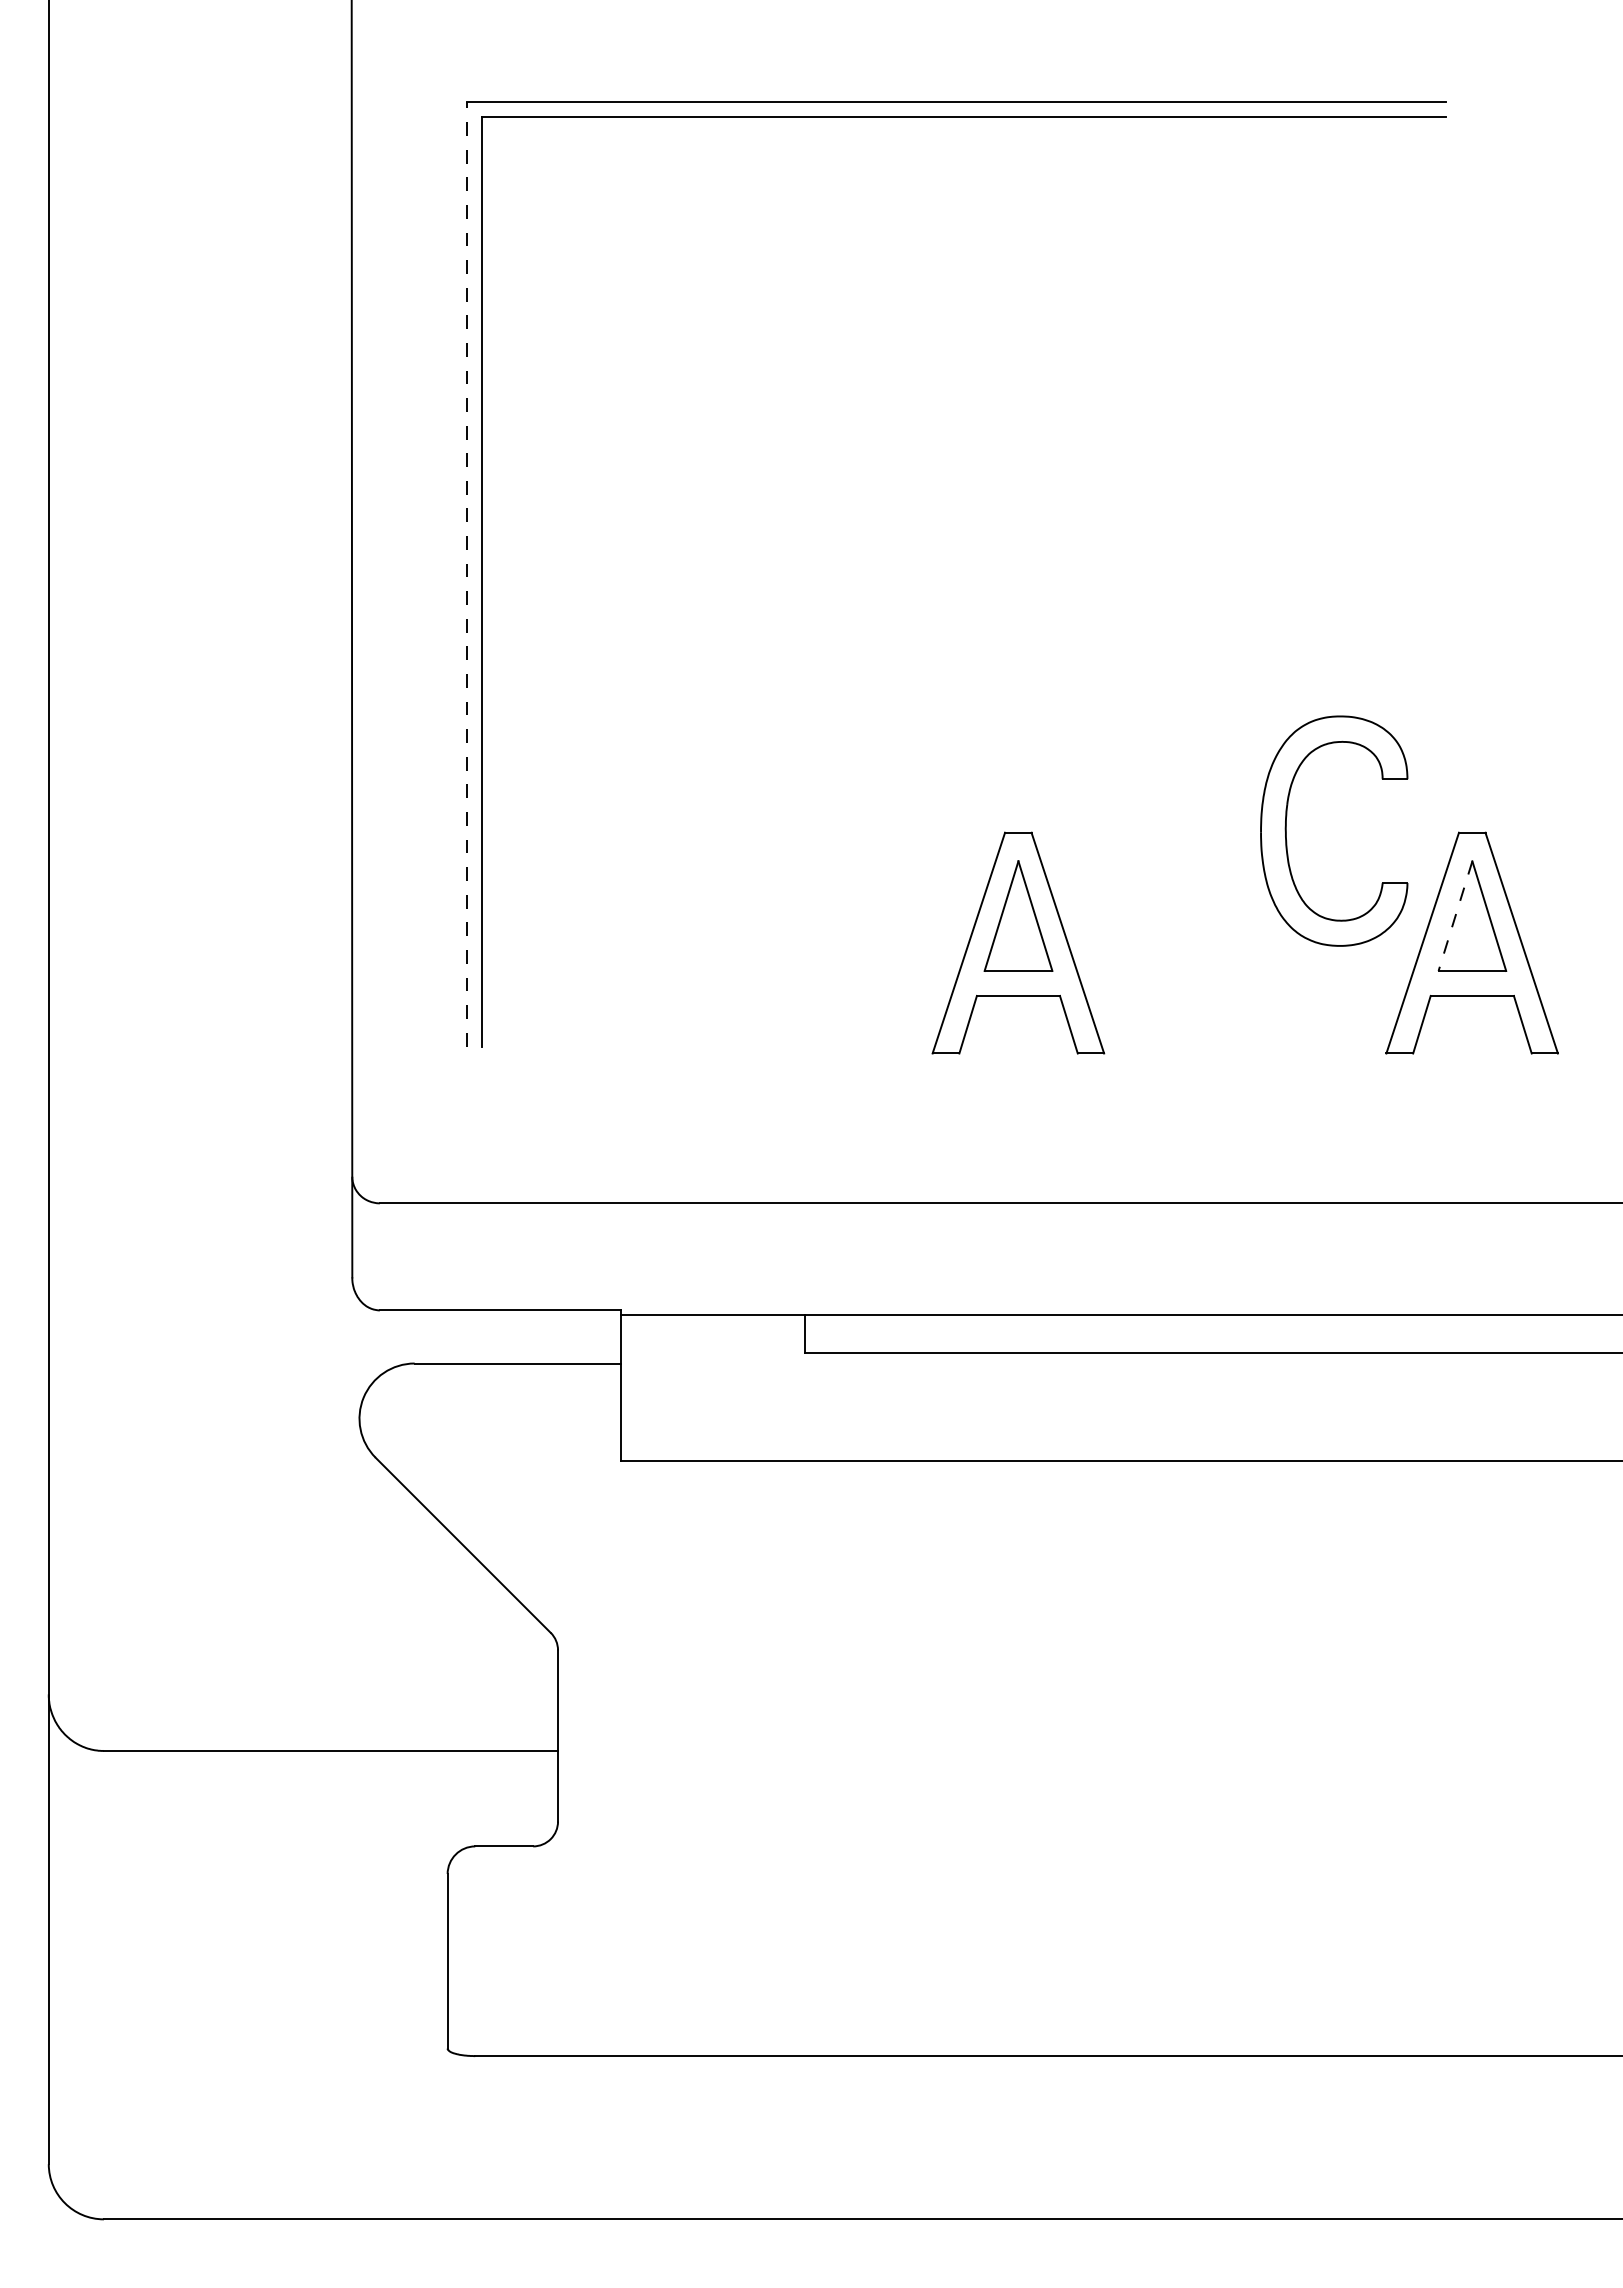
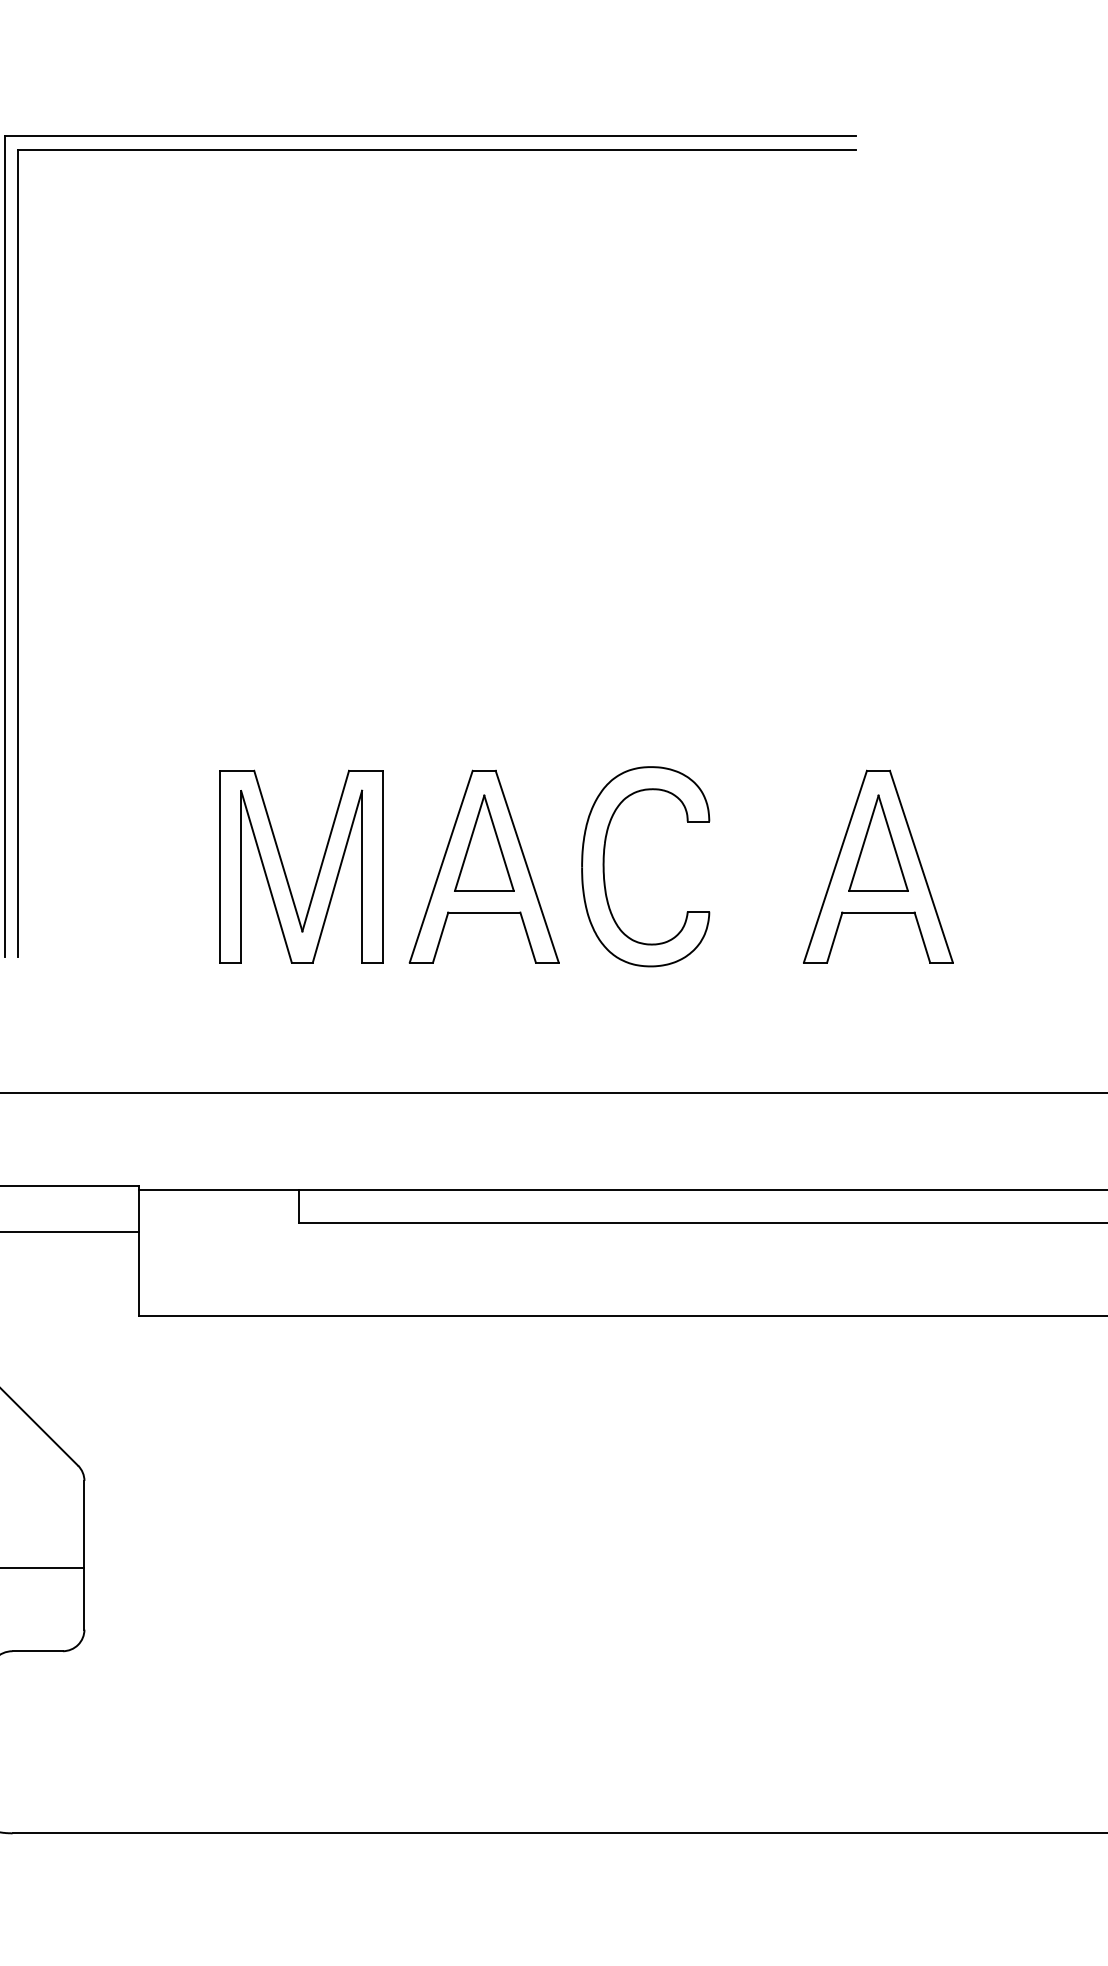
line: (466, 573) -> (4, 545), dashed -> solid
part: (1286, 830) -> (604, 866), moved
line: (1455, 916) -> (863, 843), dashed -> solid
part: (789, 948) -> (285, 871), added

